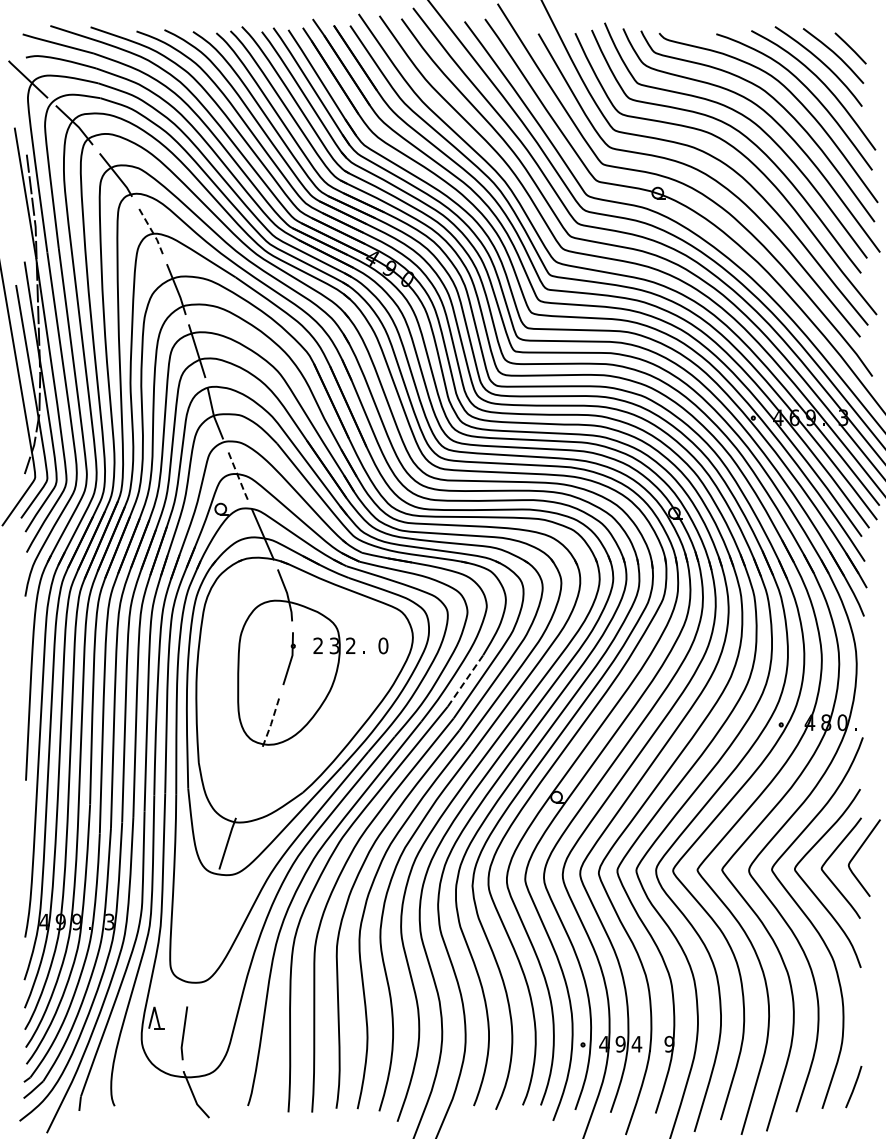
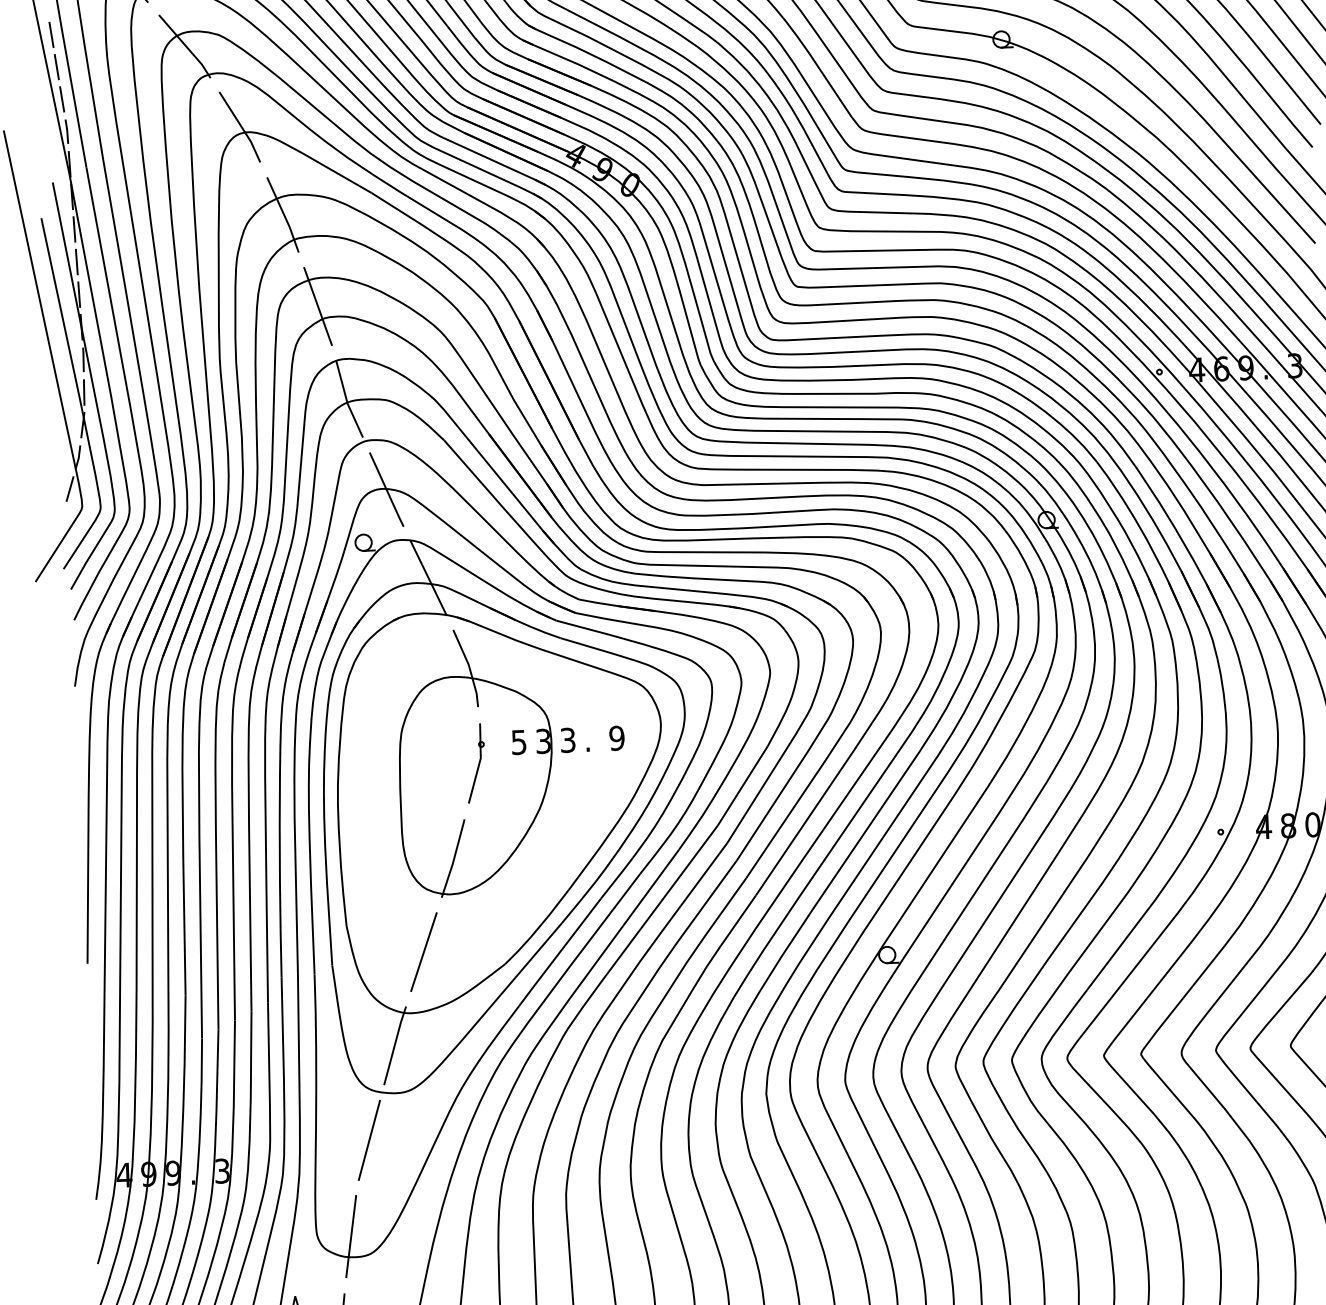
line: (151, 229) -> (241, 126), dashed -> solid
line: (237, 474) -> (386, 489), dashed -> solid
text: (317, 645) -> (517, 741), 2 -> 5
text: (350, 646) -> (567, 741), 2 -> 3
text: (383, 646) -> (617, 739), 0 -> 9
line: (465, 680) -> (742, 785), dashed -> solid
line: (271, 721) -> (453, 859), dashed -> solid
line: (248, 781) -> (422, 950), added
line: (207, 905) -> (368, 1140), added
line: (192, 968) -> (350, 1235), added

